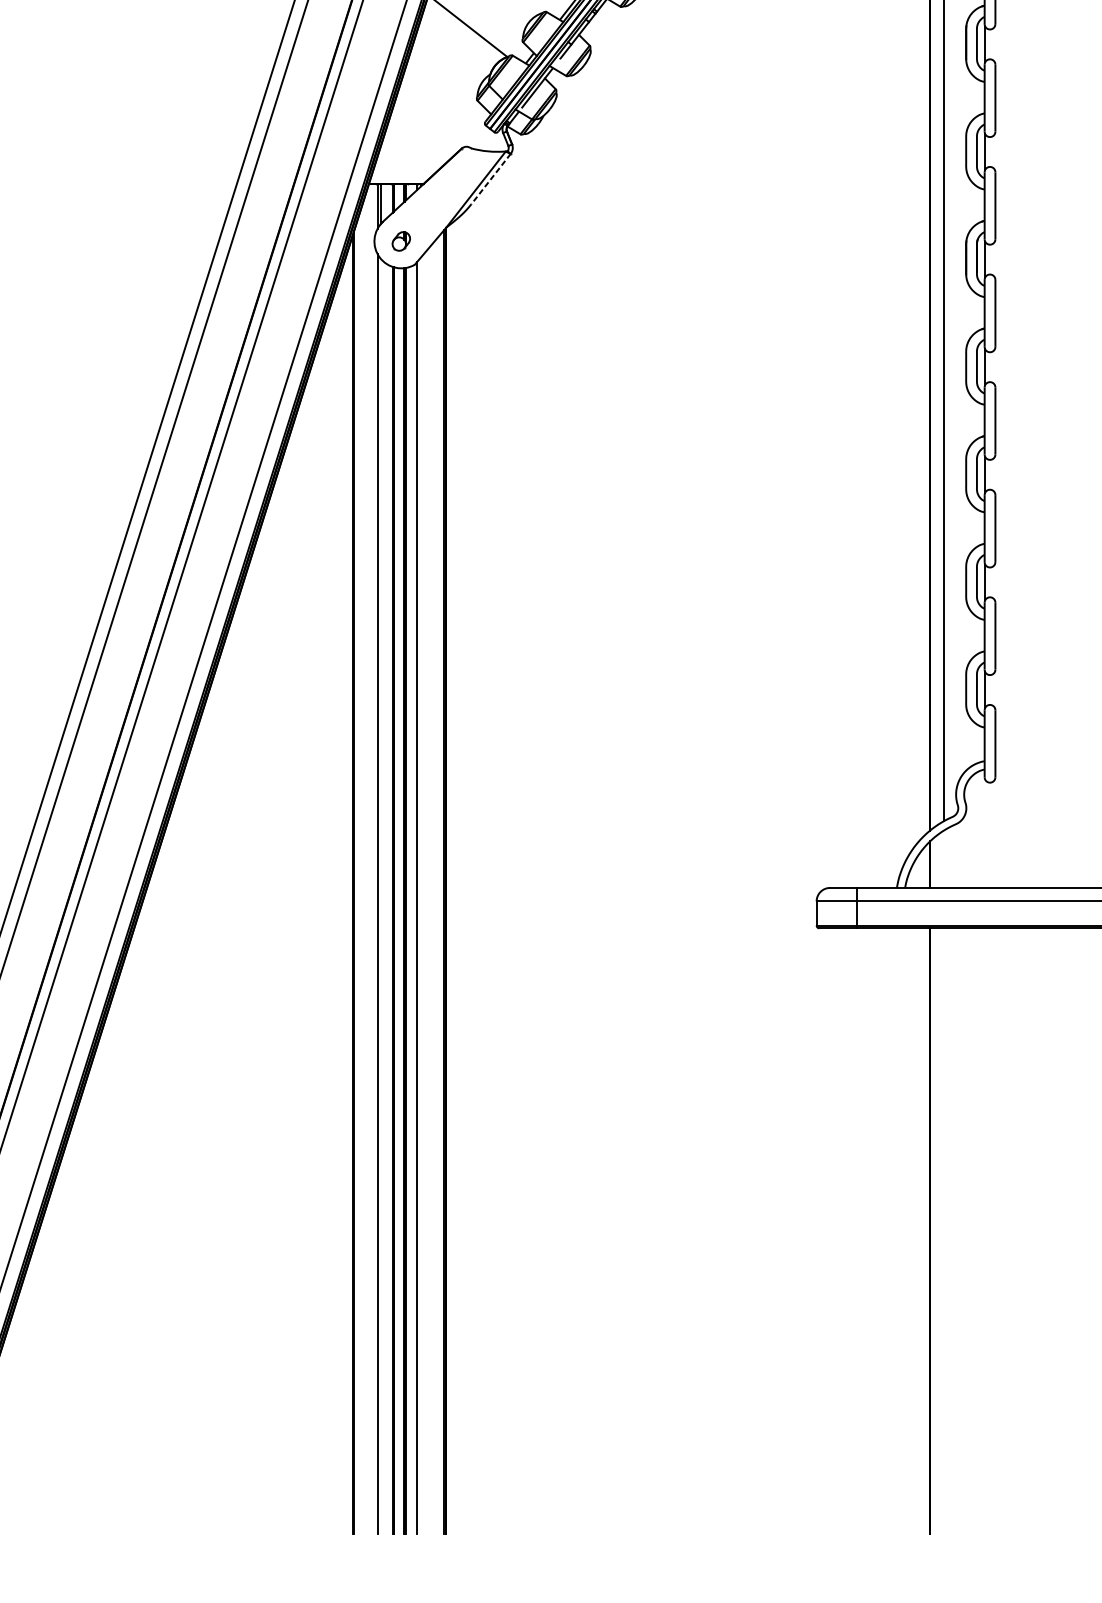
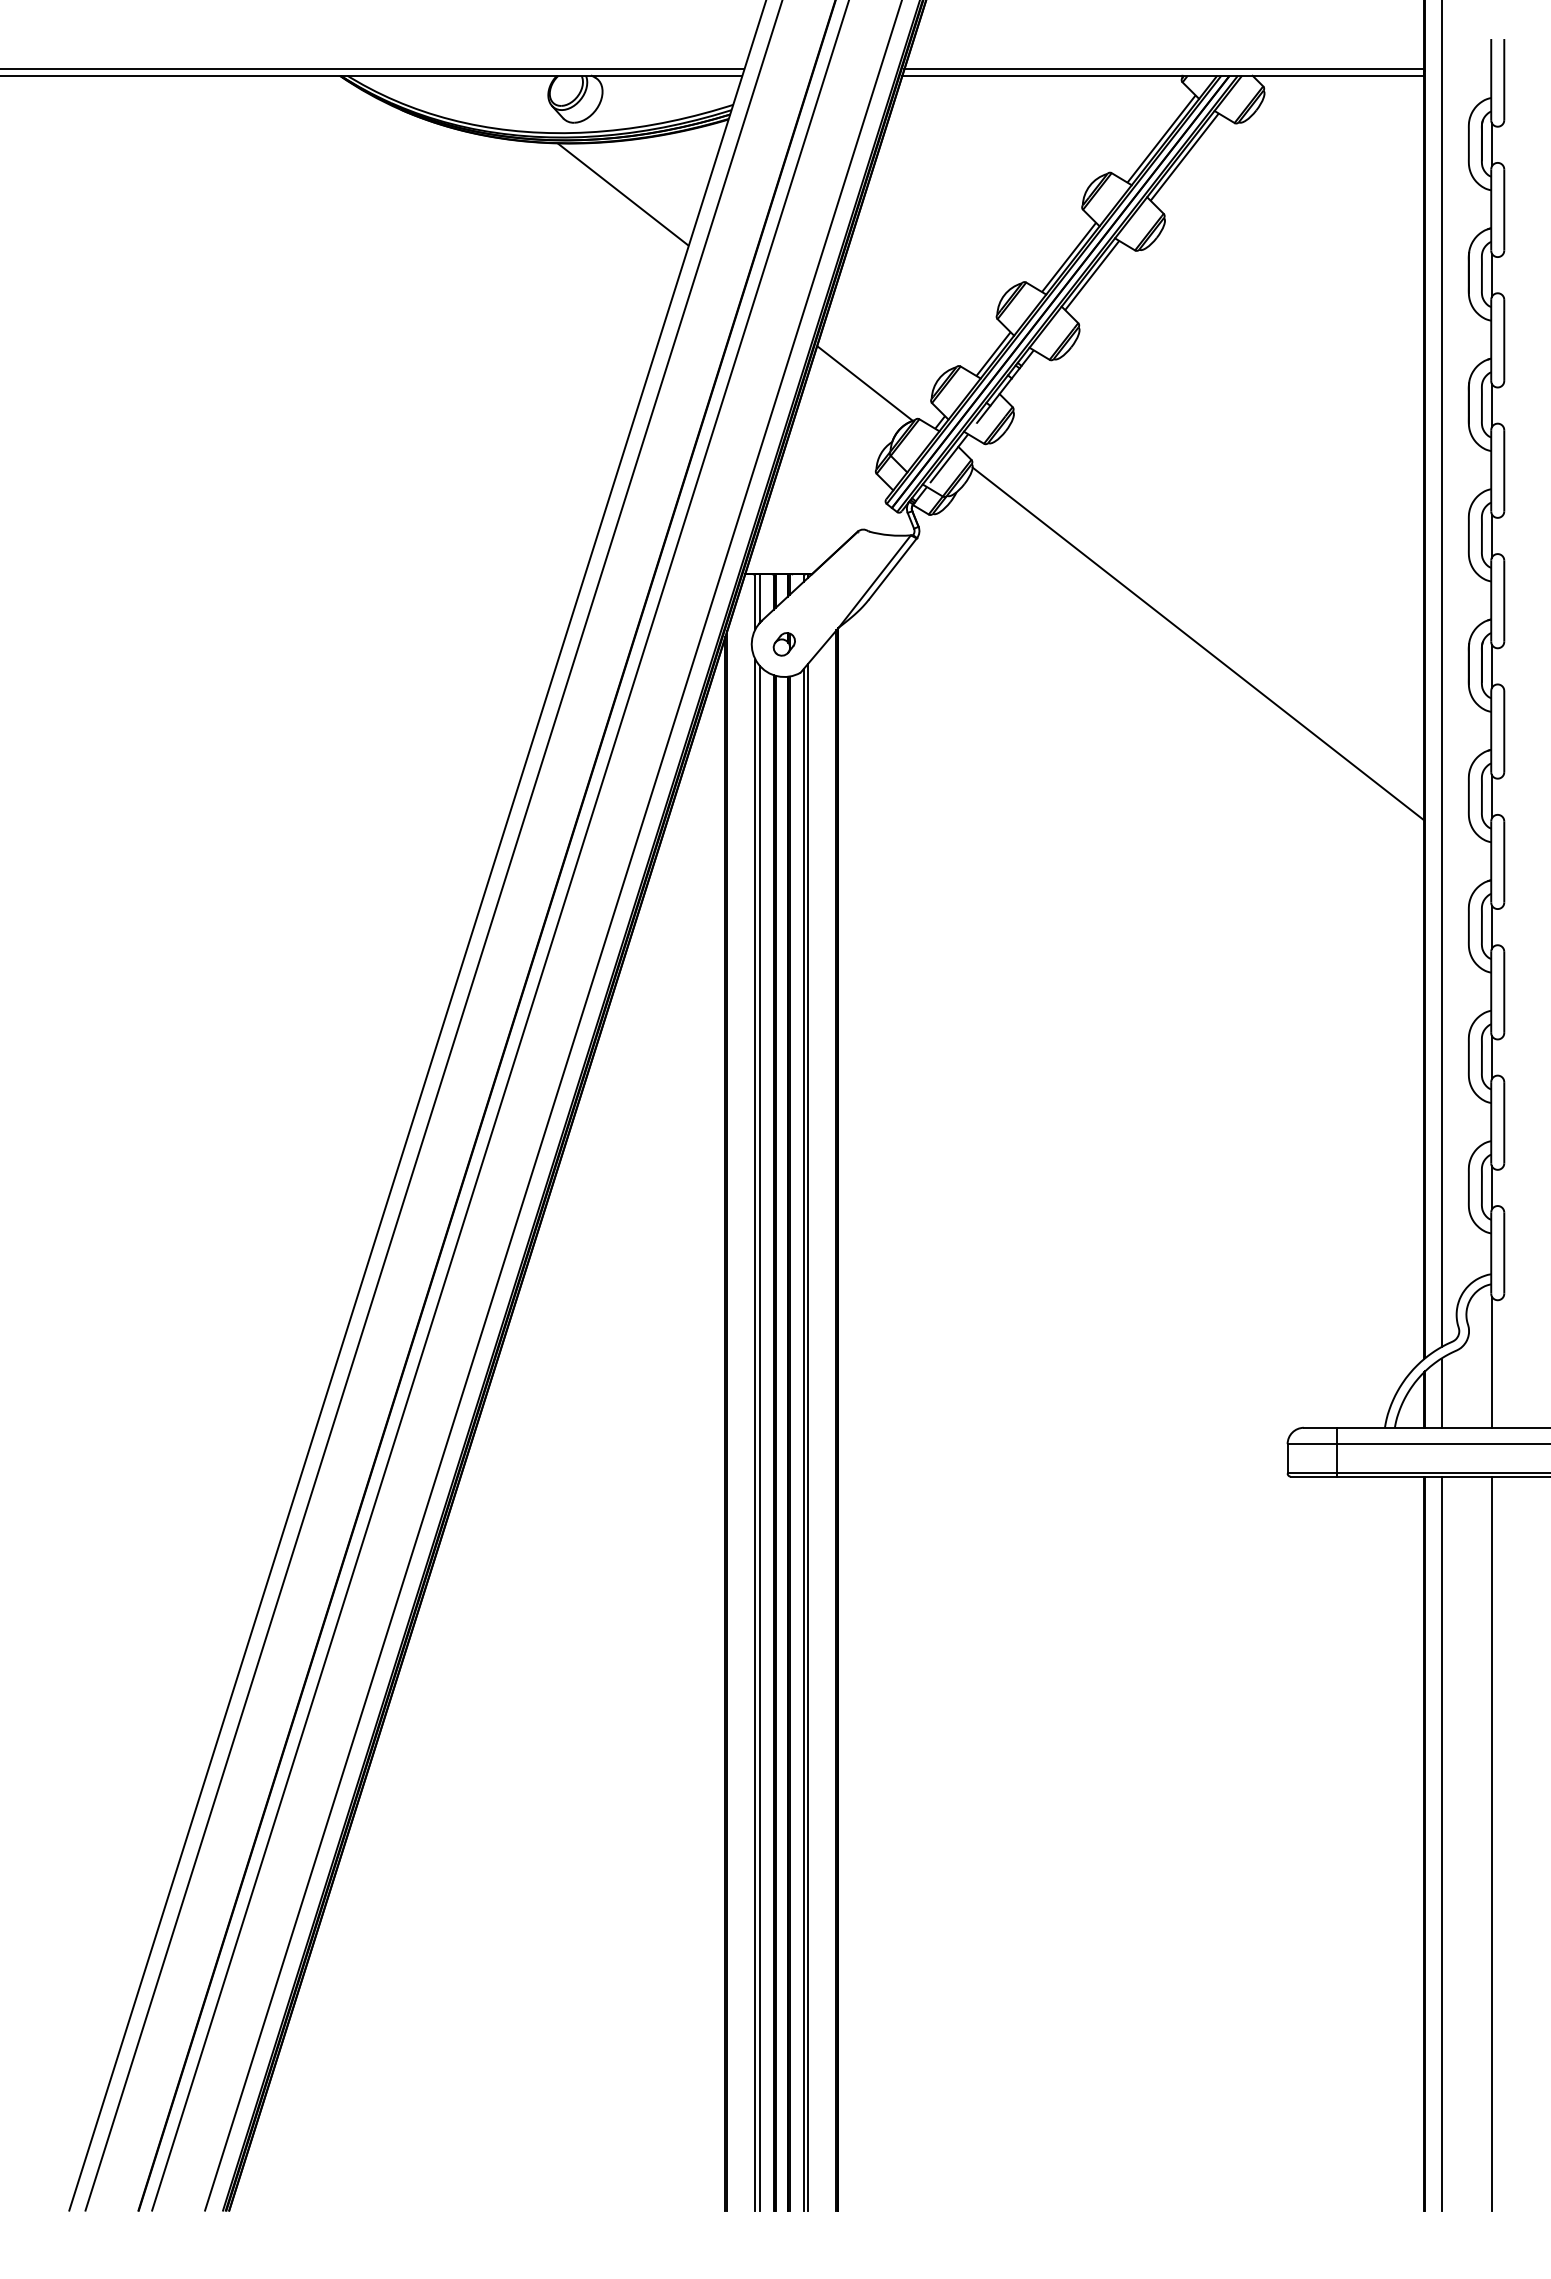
line: (491, 178) -> (893, 568), dashed -> solid
line: (743, 240) -> (1198, 643), added
line: (985, 833) -> (1492, 1361), added
line: (943, 858) -> (1441, 1392), added
line: (421, 895) -> (808, 1436), added
line: (381, 896) -> (760, 1438), added
line: (943, 1230) -> (1441, 1843), added
line: (985, 1230) -> (1492, 1843), added

